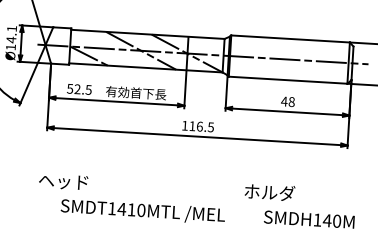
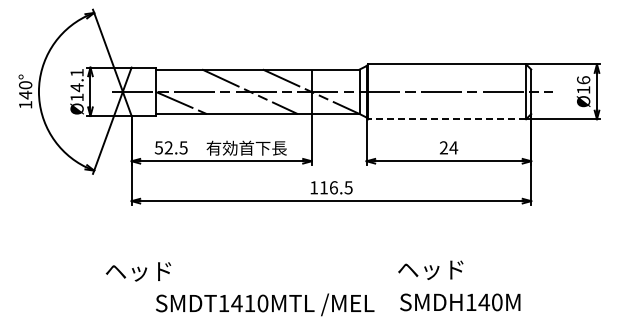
line: (288, 80) -> (447, 119), solid -> dashed
text: (287, 101) -> (448, 147), 48 -> 24
text: (63, 181) -> (138, 271), moved
text: (269, 192) -> (431, 269), ホルダ -> ヘッド
text: (309, 219) -> (460, 302), moved

